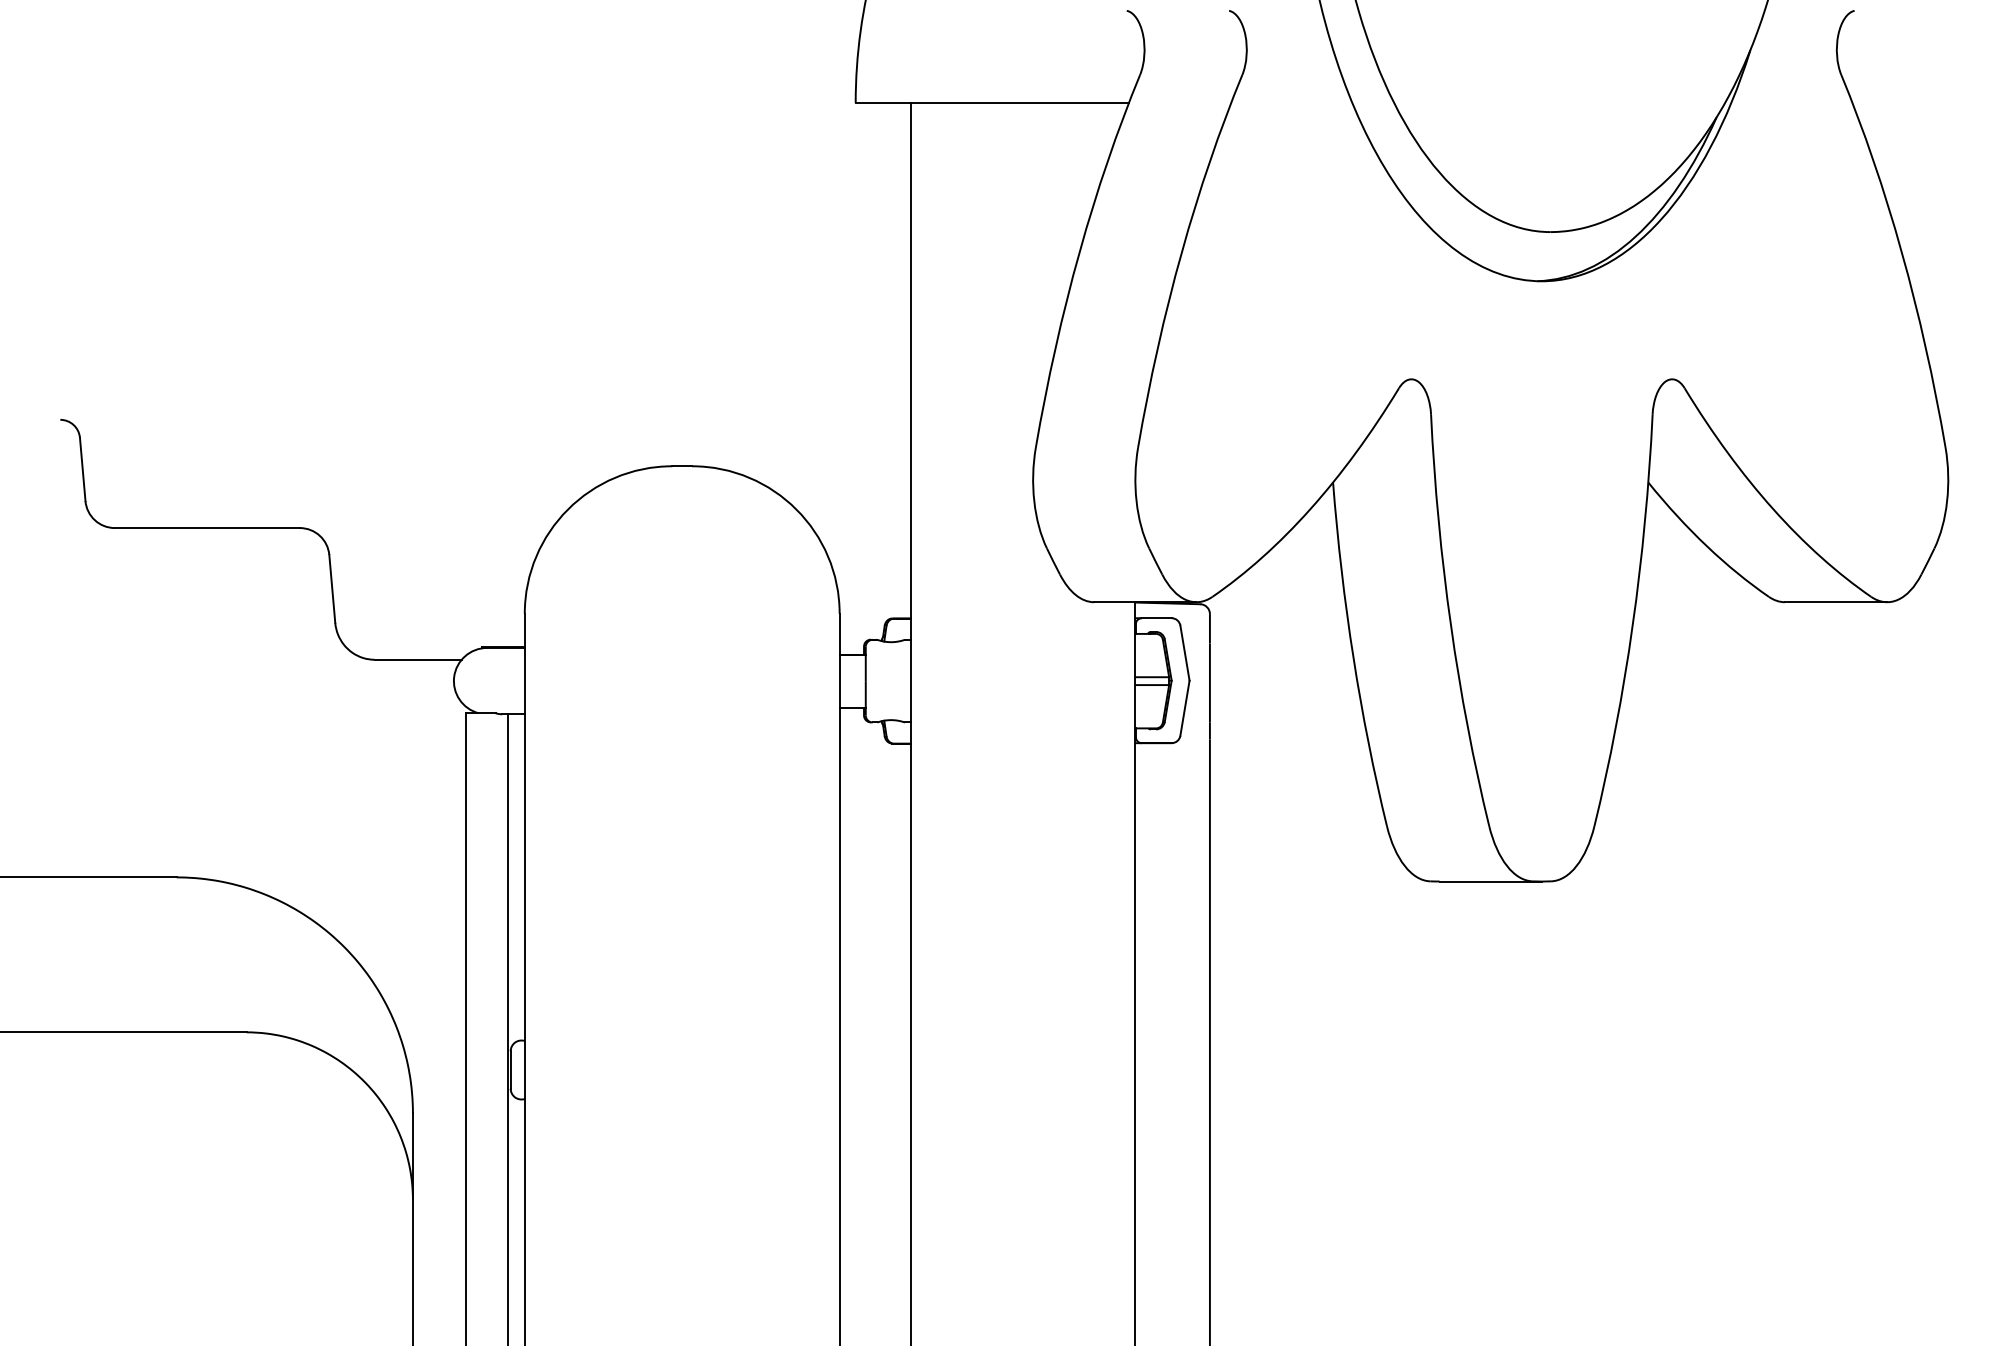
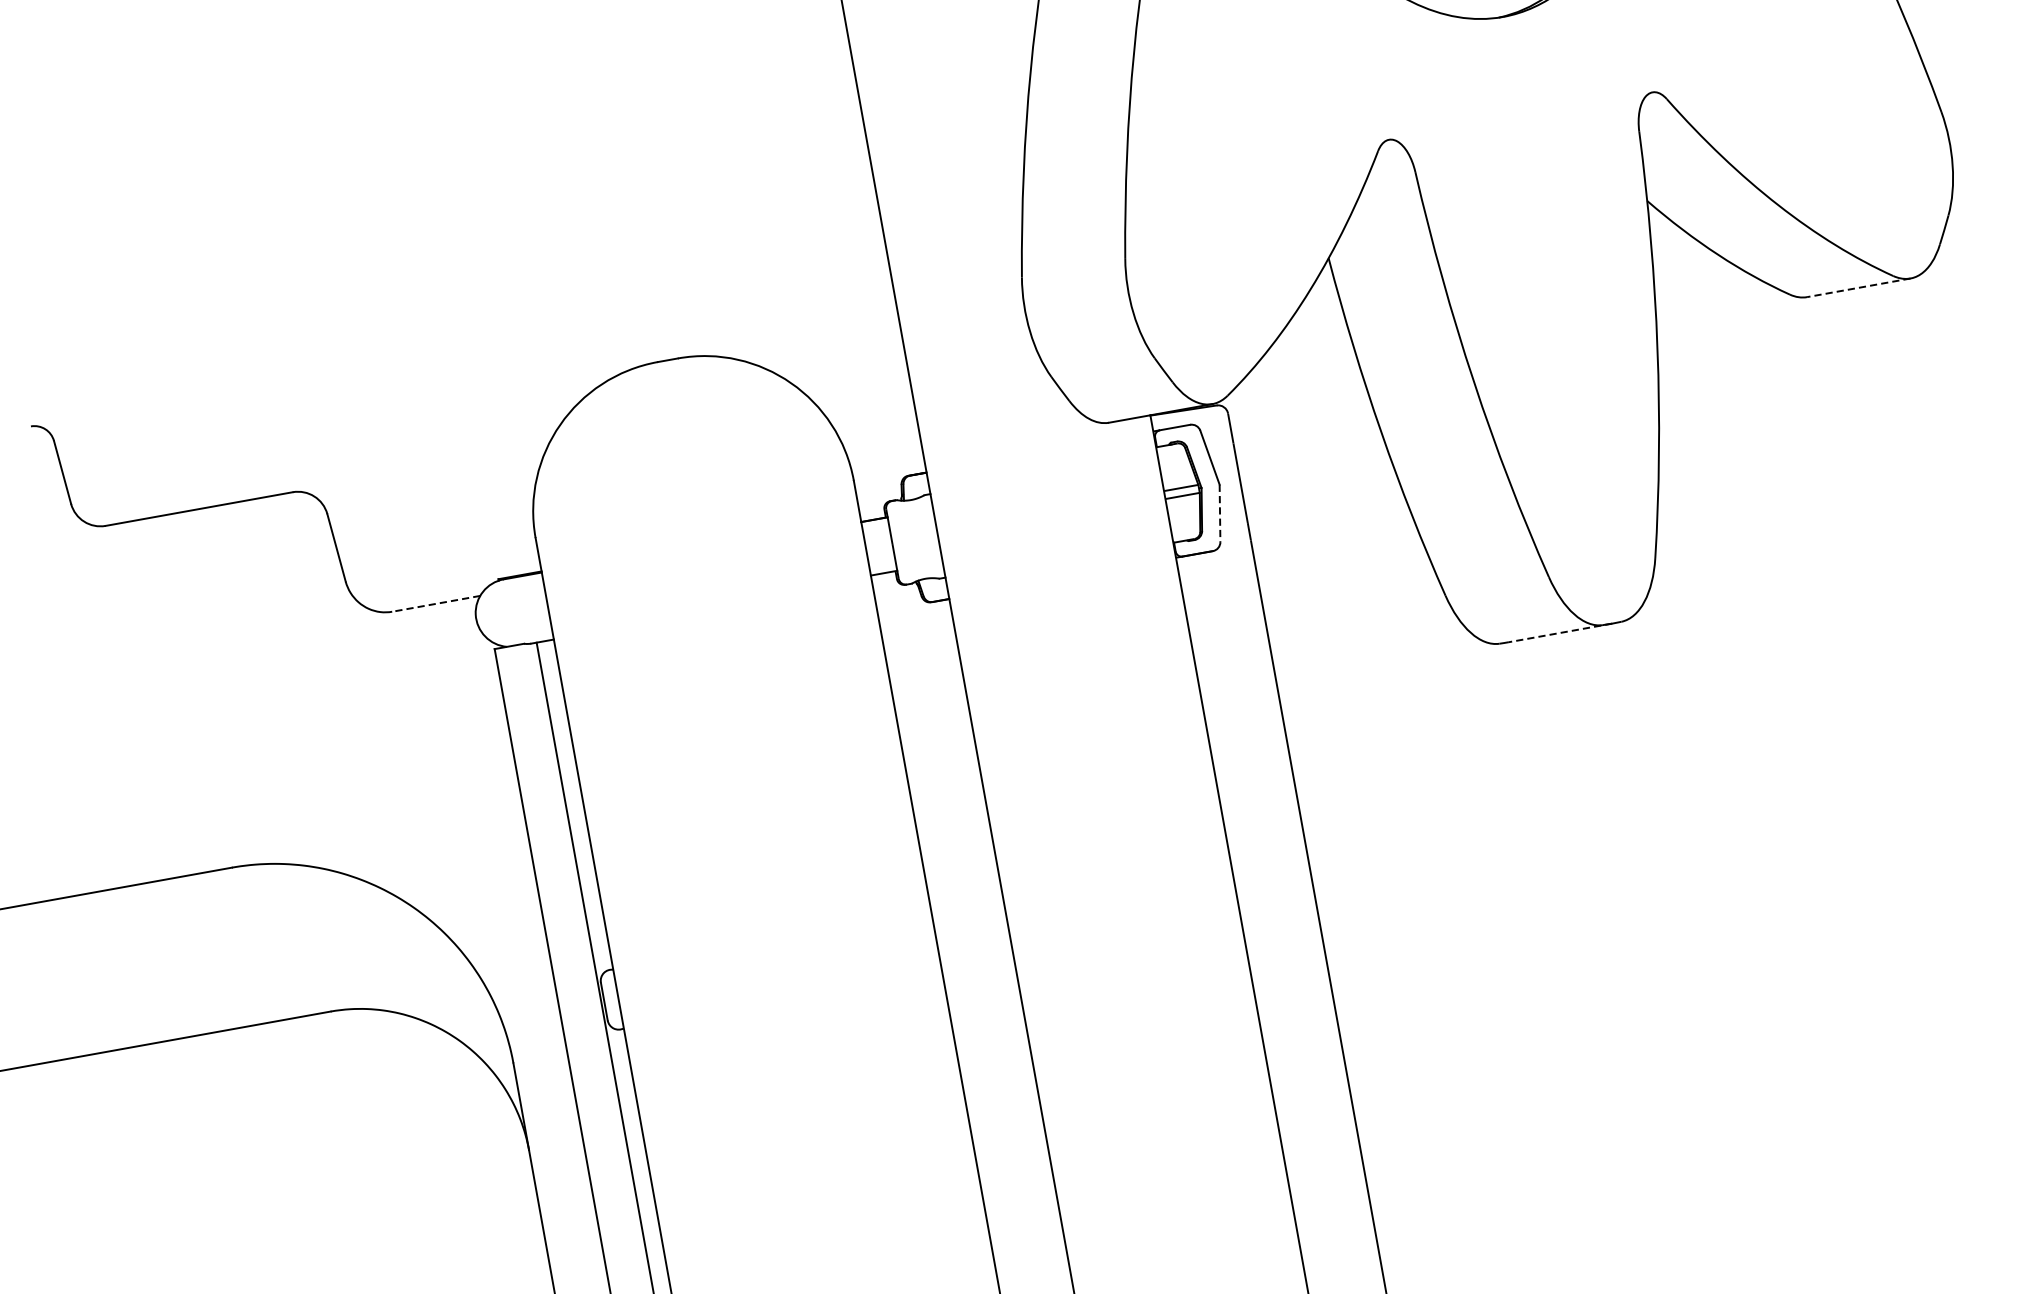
line: (1835, 602) -> (1858, 288), solid -> dashed
line: (418, 659) -> (436, 603), solid -> dashed
line: (1184, 708) -> (1219, 513), solid -> dashed
line: (1490, 881) -> (1560, 632), solid -> dashed

